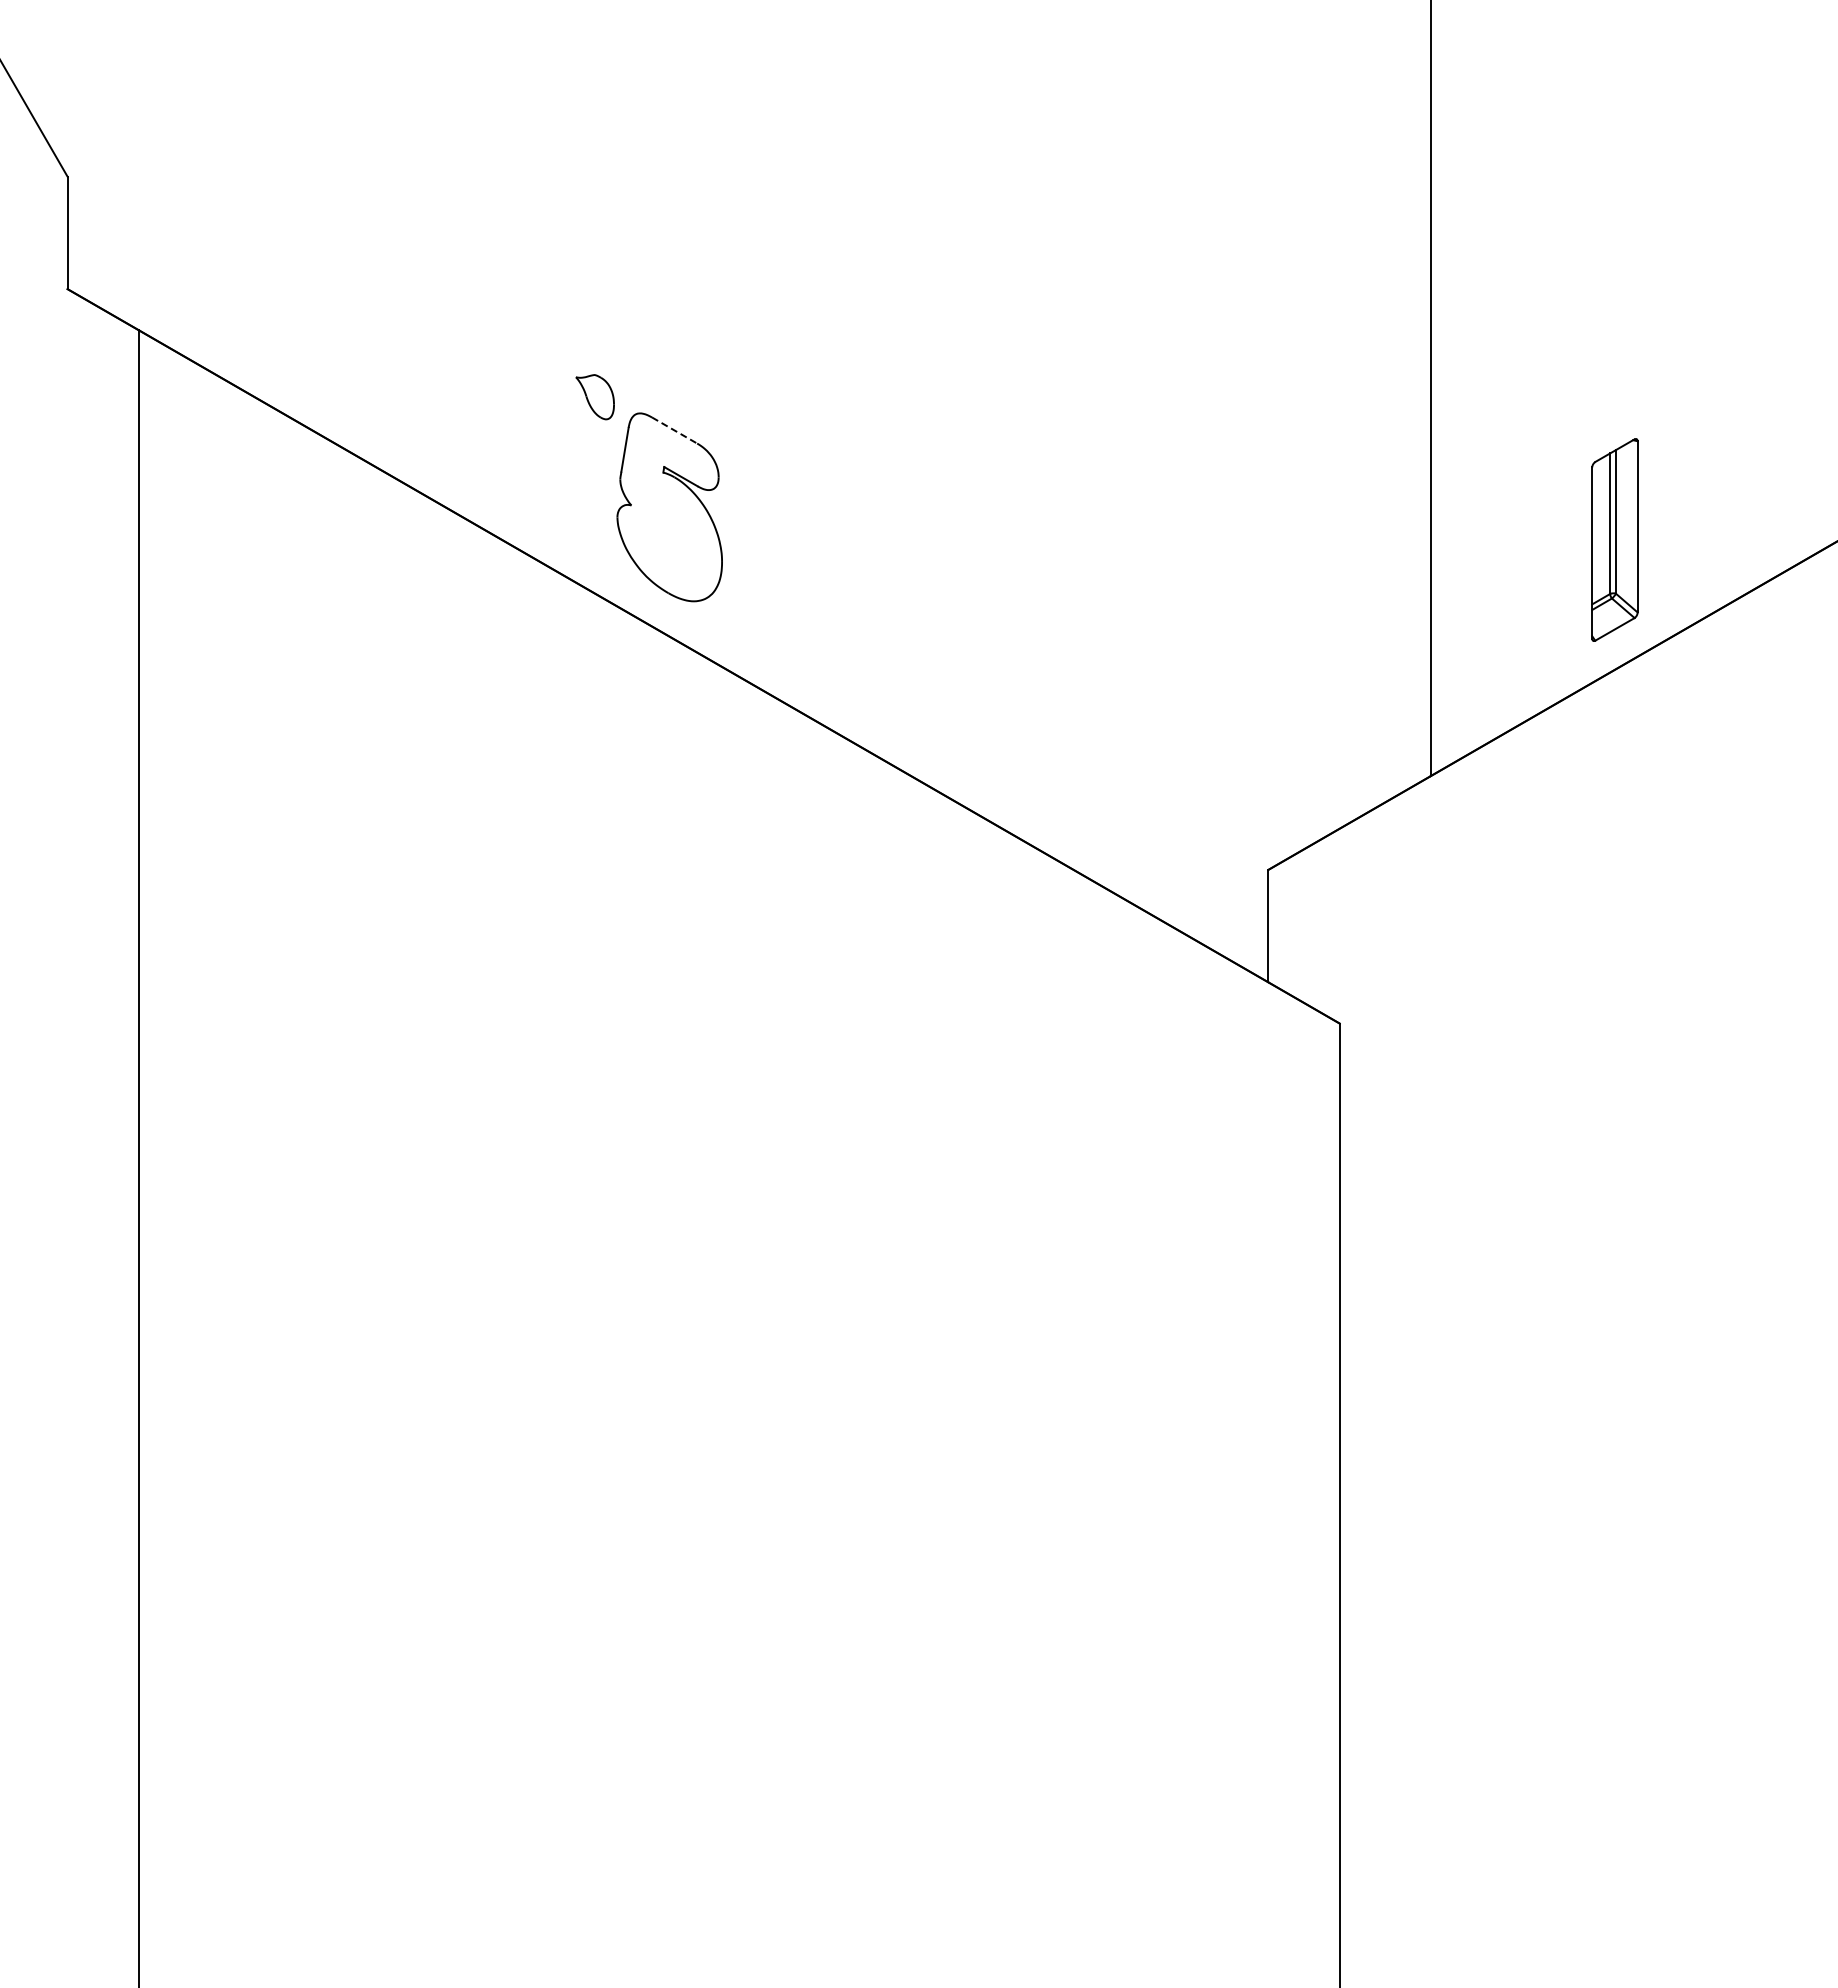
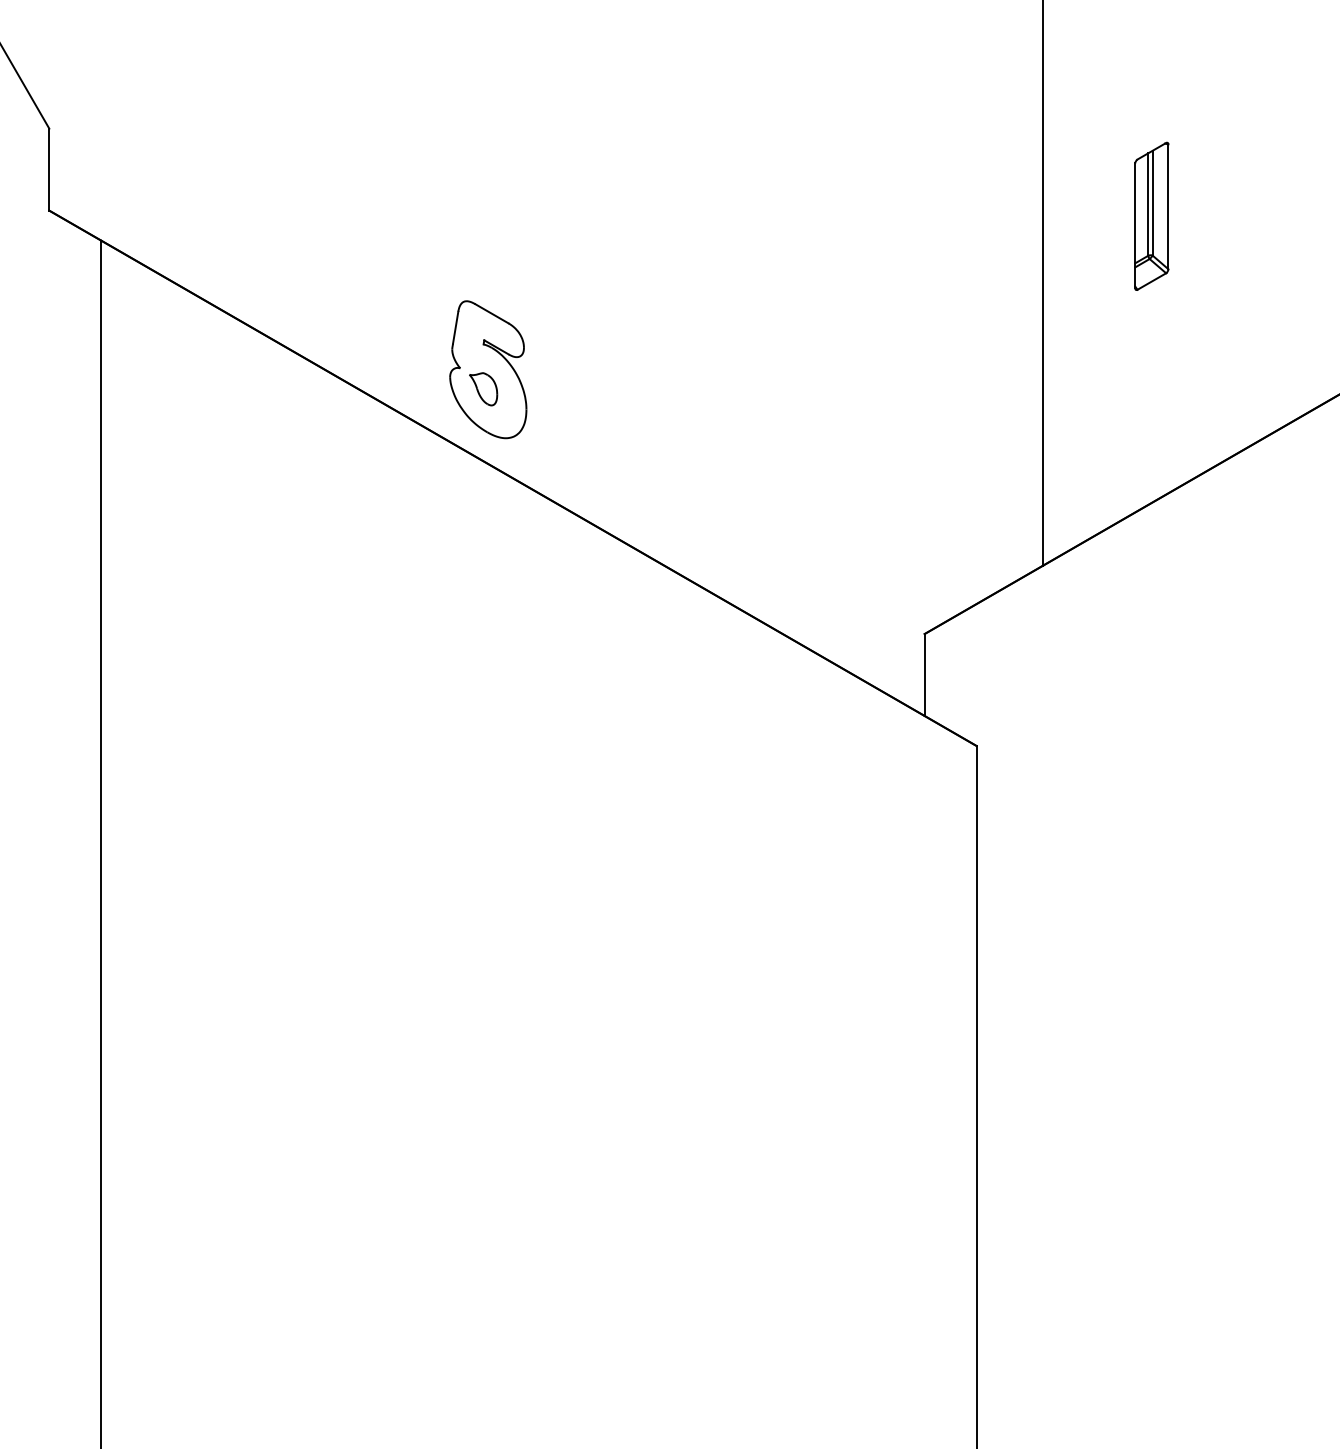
part: (594, 397) -> (483, 389), moved
line: (675, 430) -> (492, 313), dashed -> solid
part: (1614, 539) -> (1151, 216), moved

